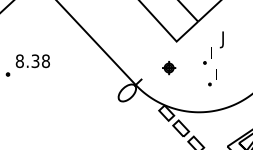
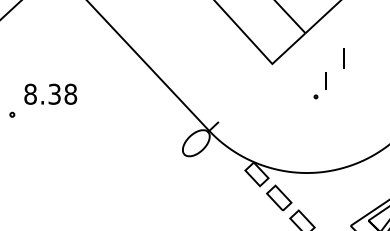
text: (221, 39) -> (341, 60), J -> I
part: (169, 68) -> (261, 105), removed
part: (212, 77) -> (327, 119), removed

